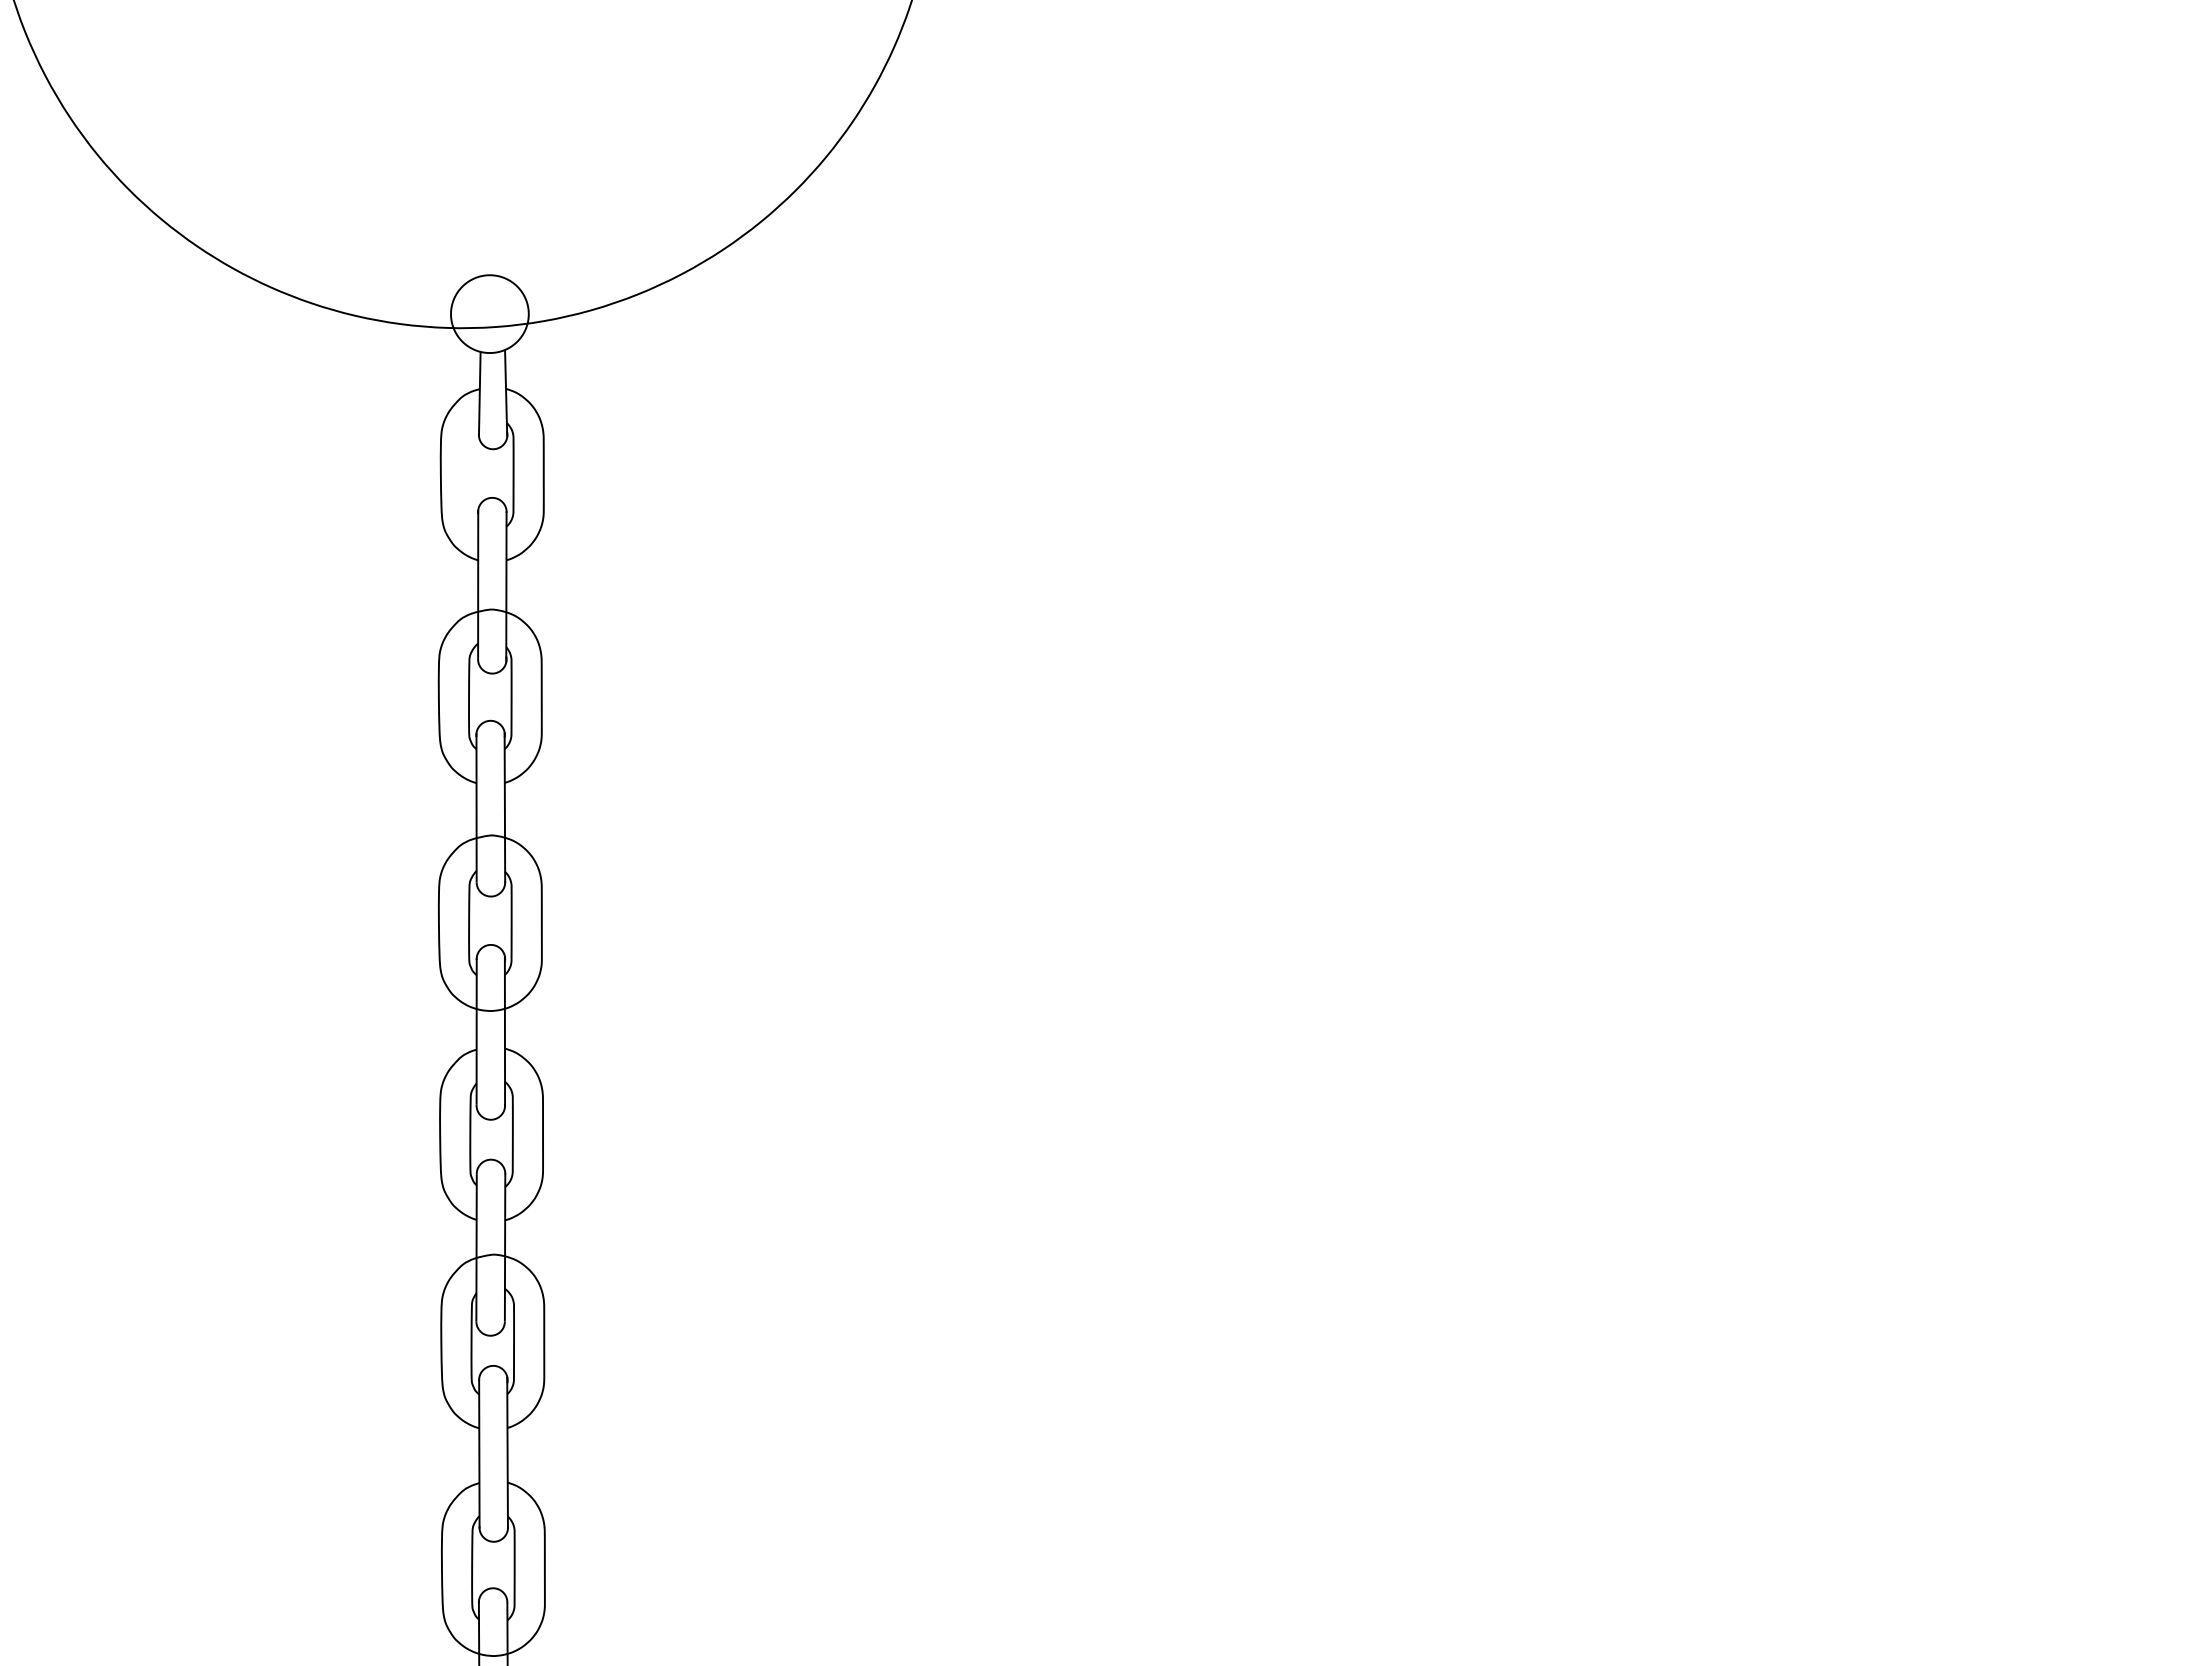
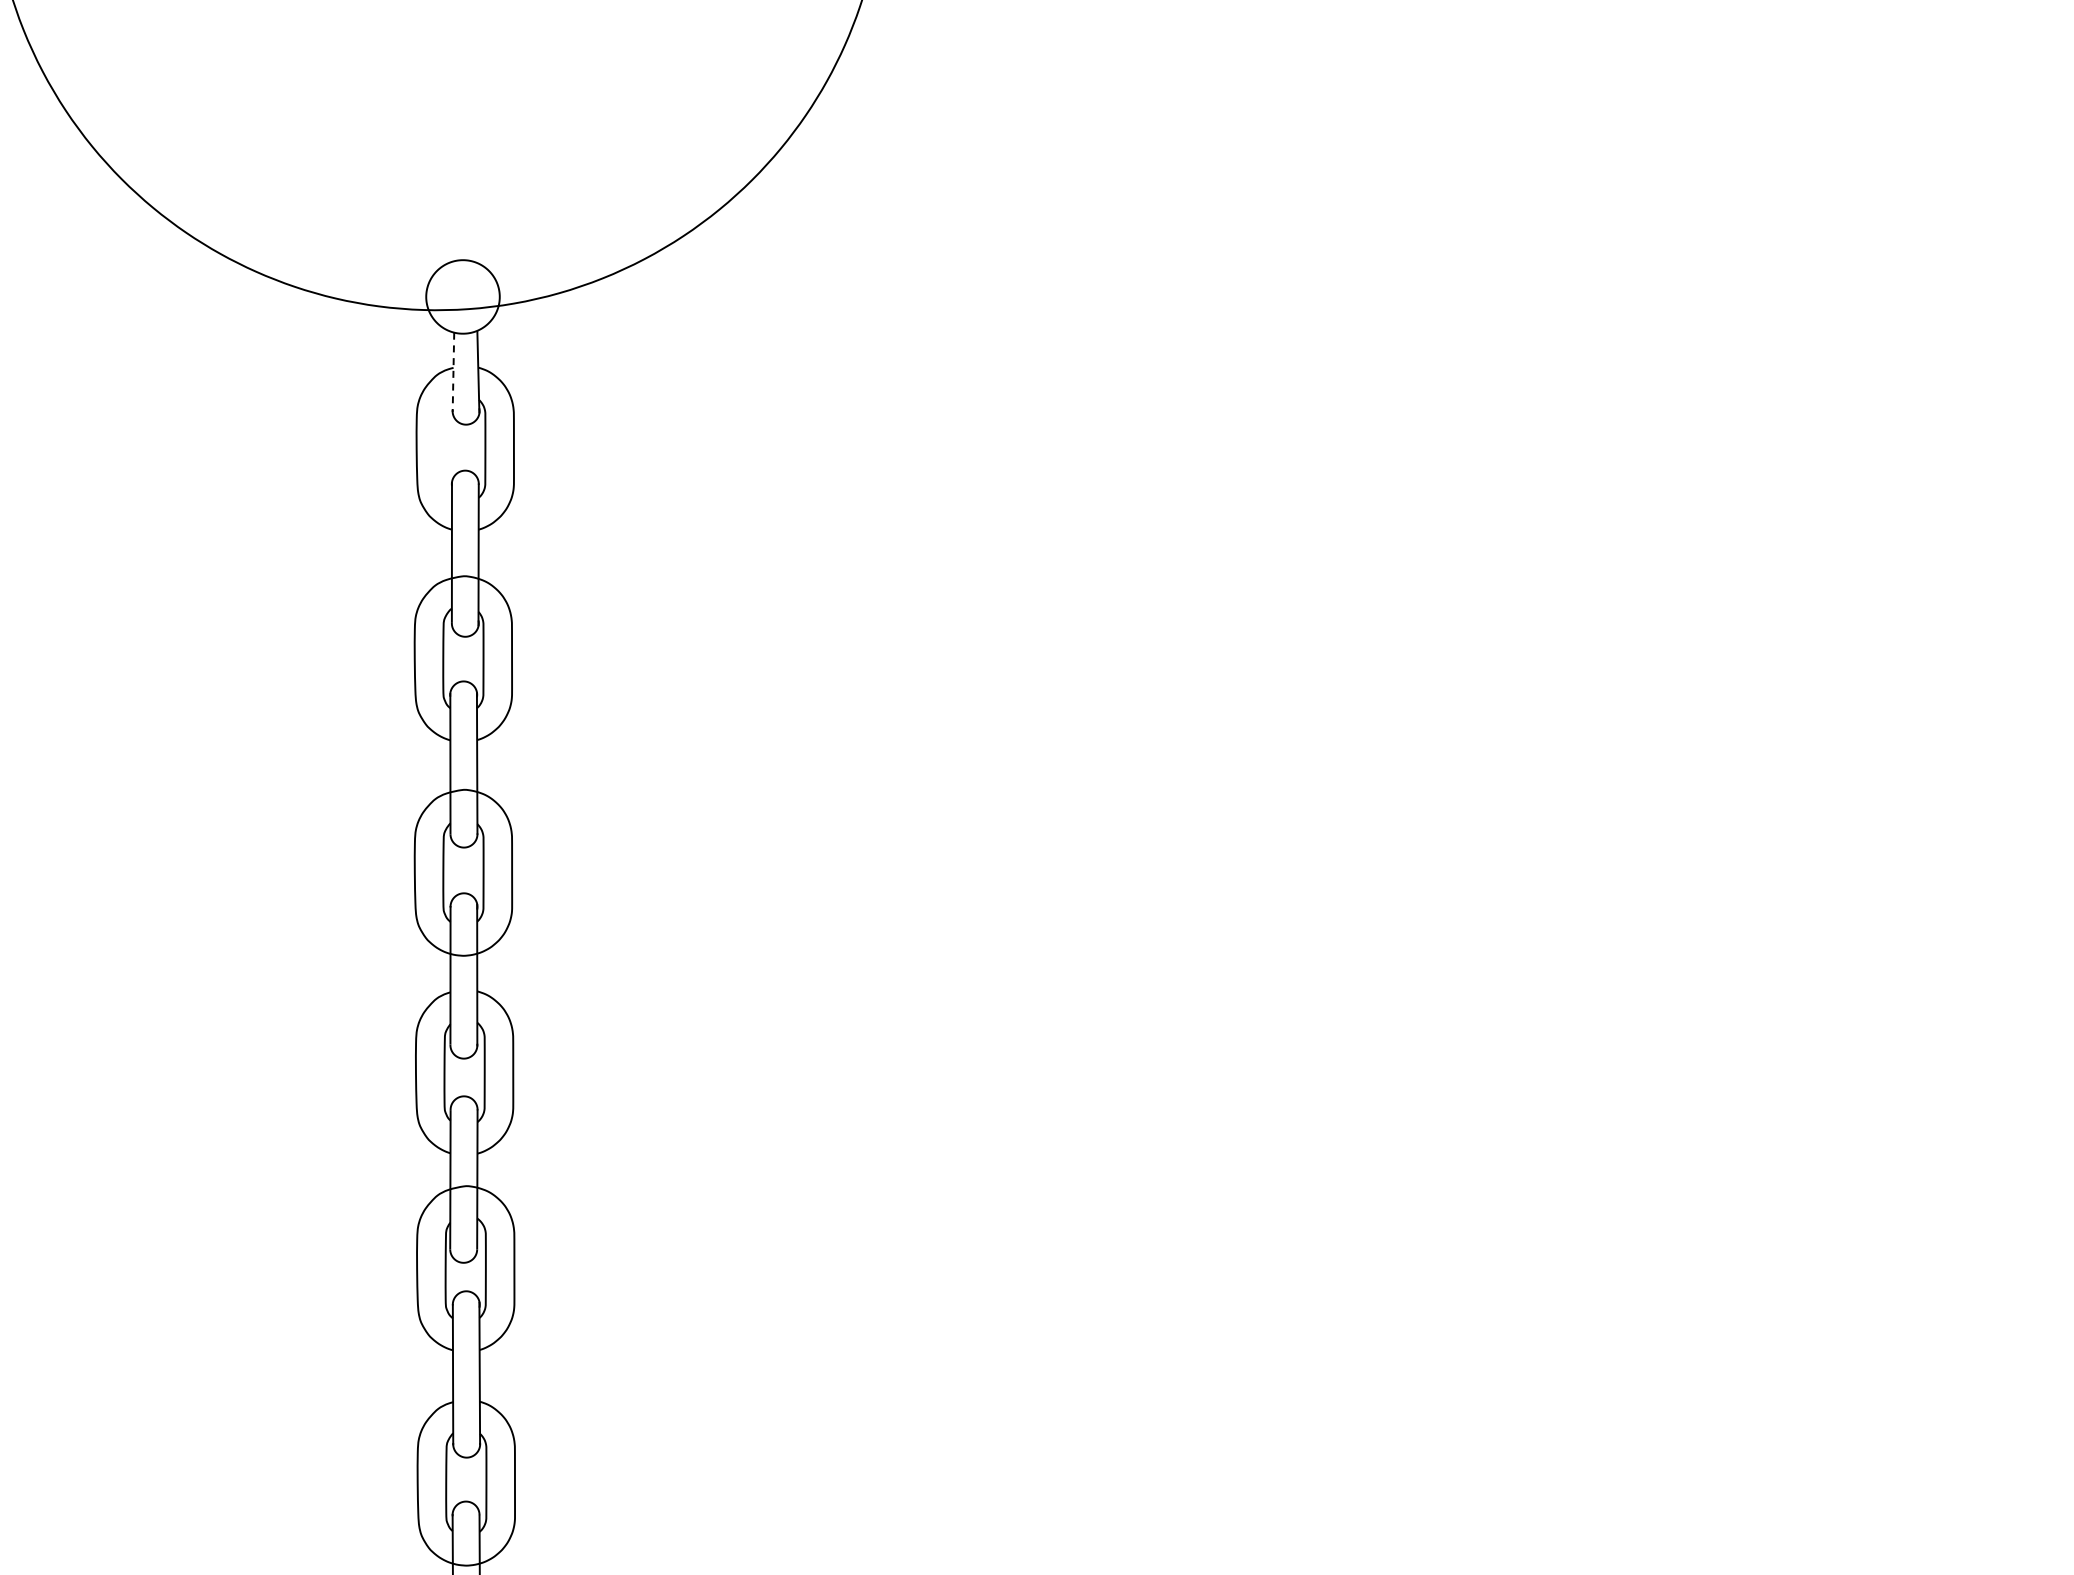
line: (479, 394) -> (453, 372), solid -> dashed

